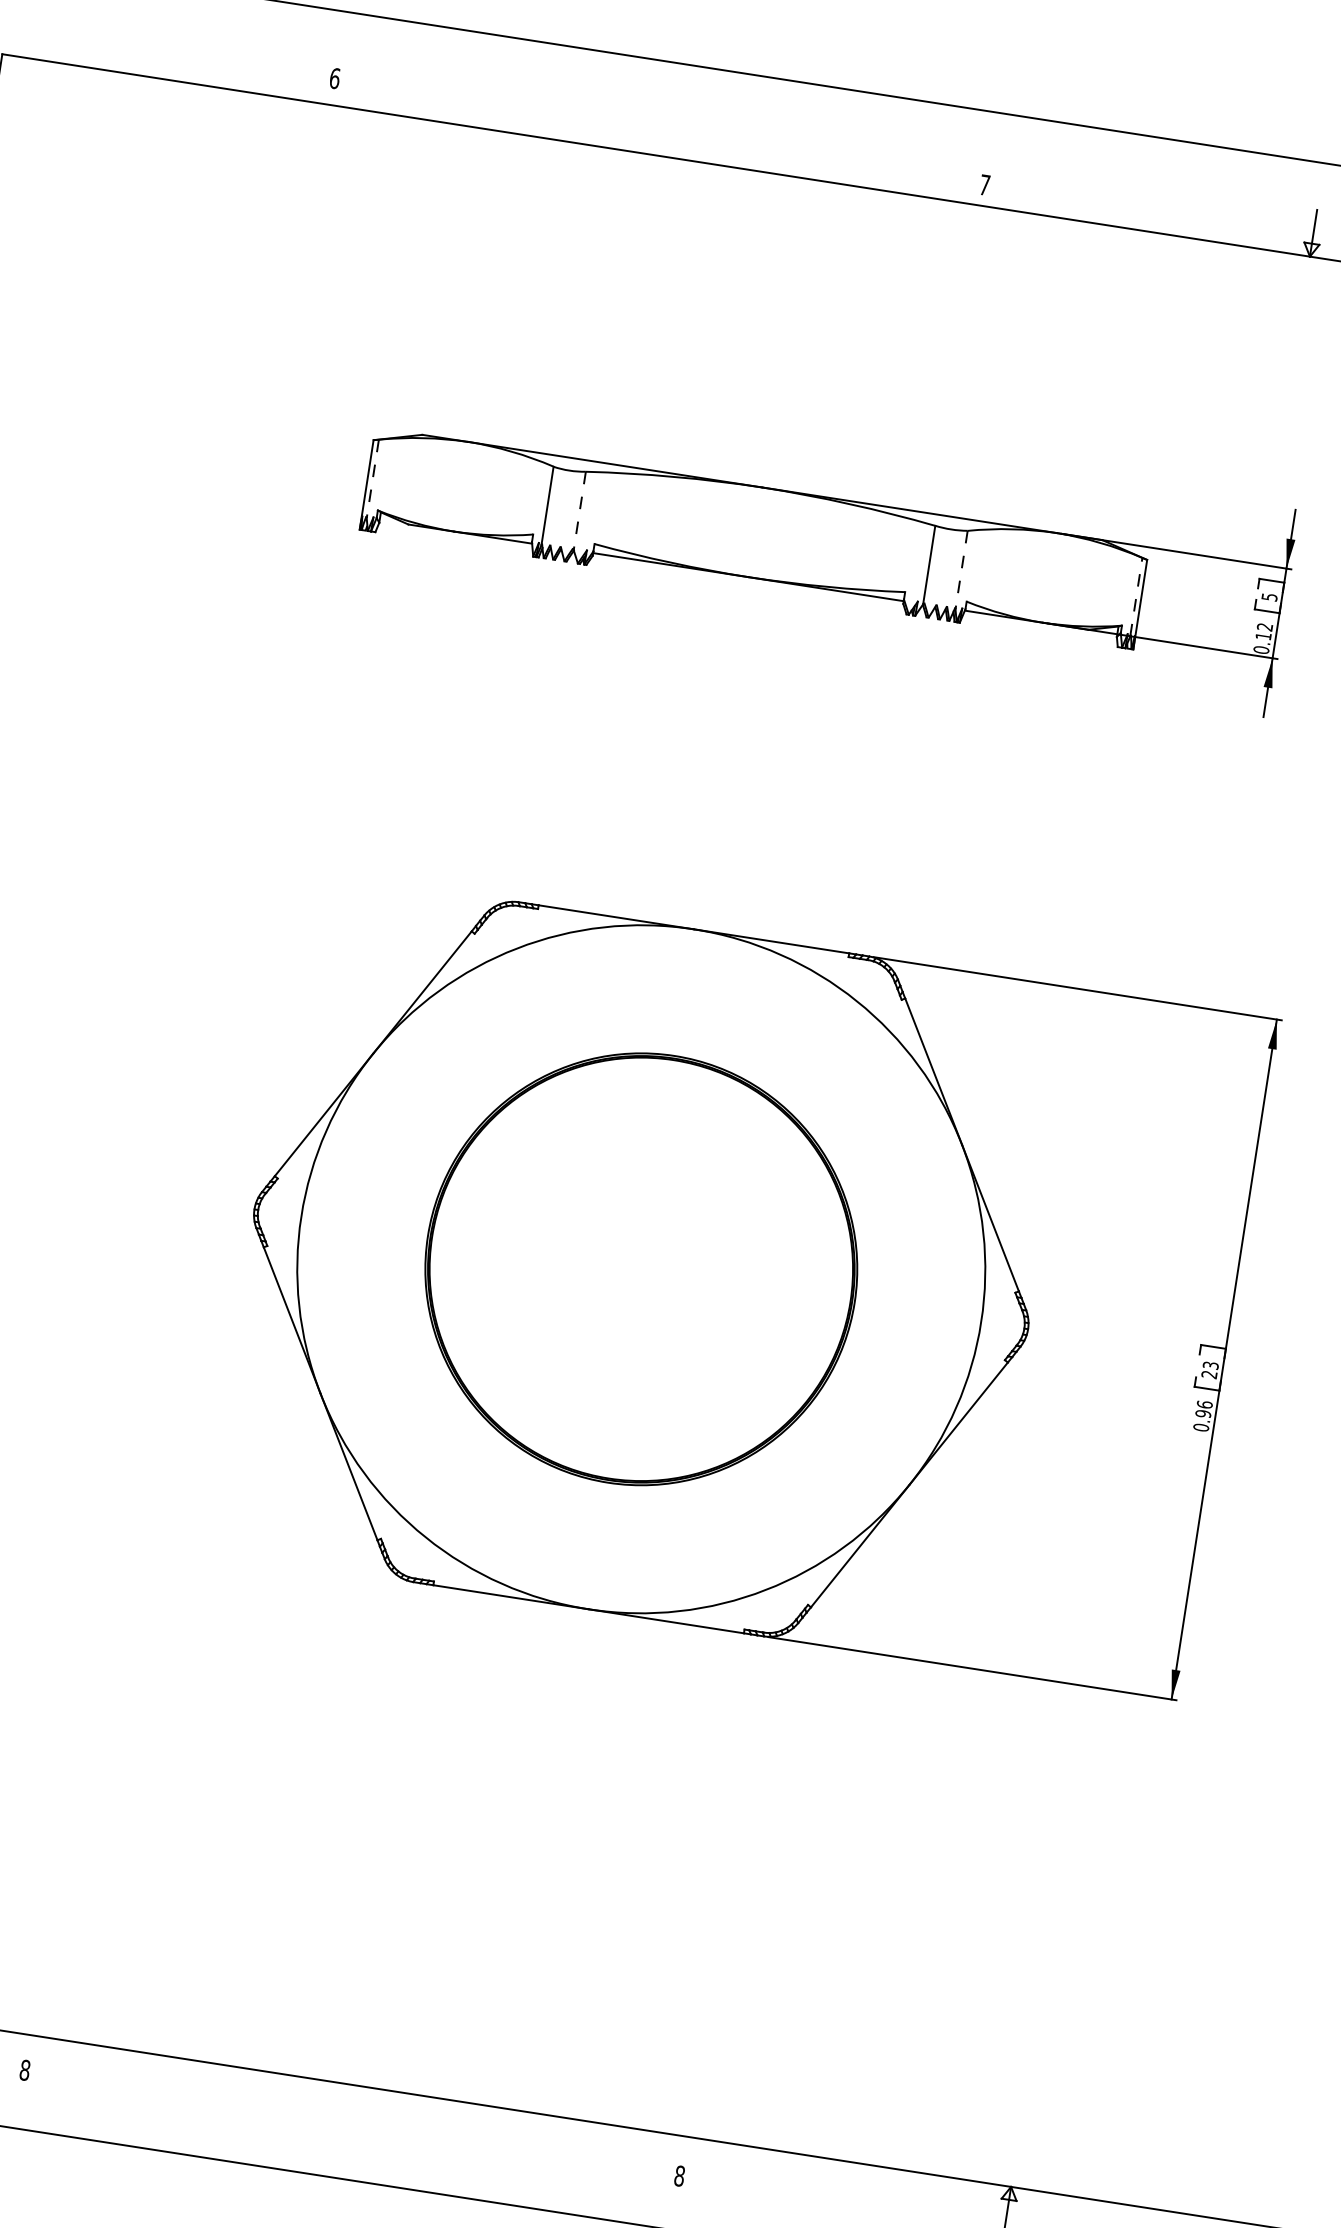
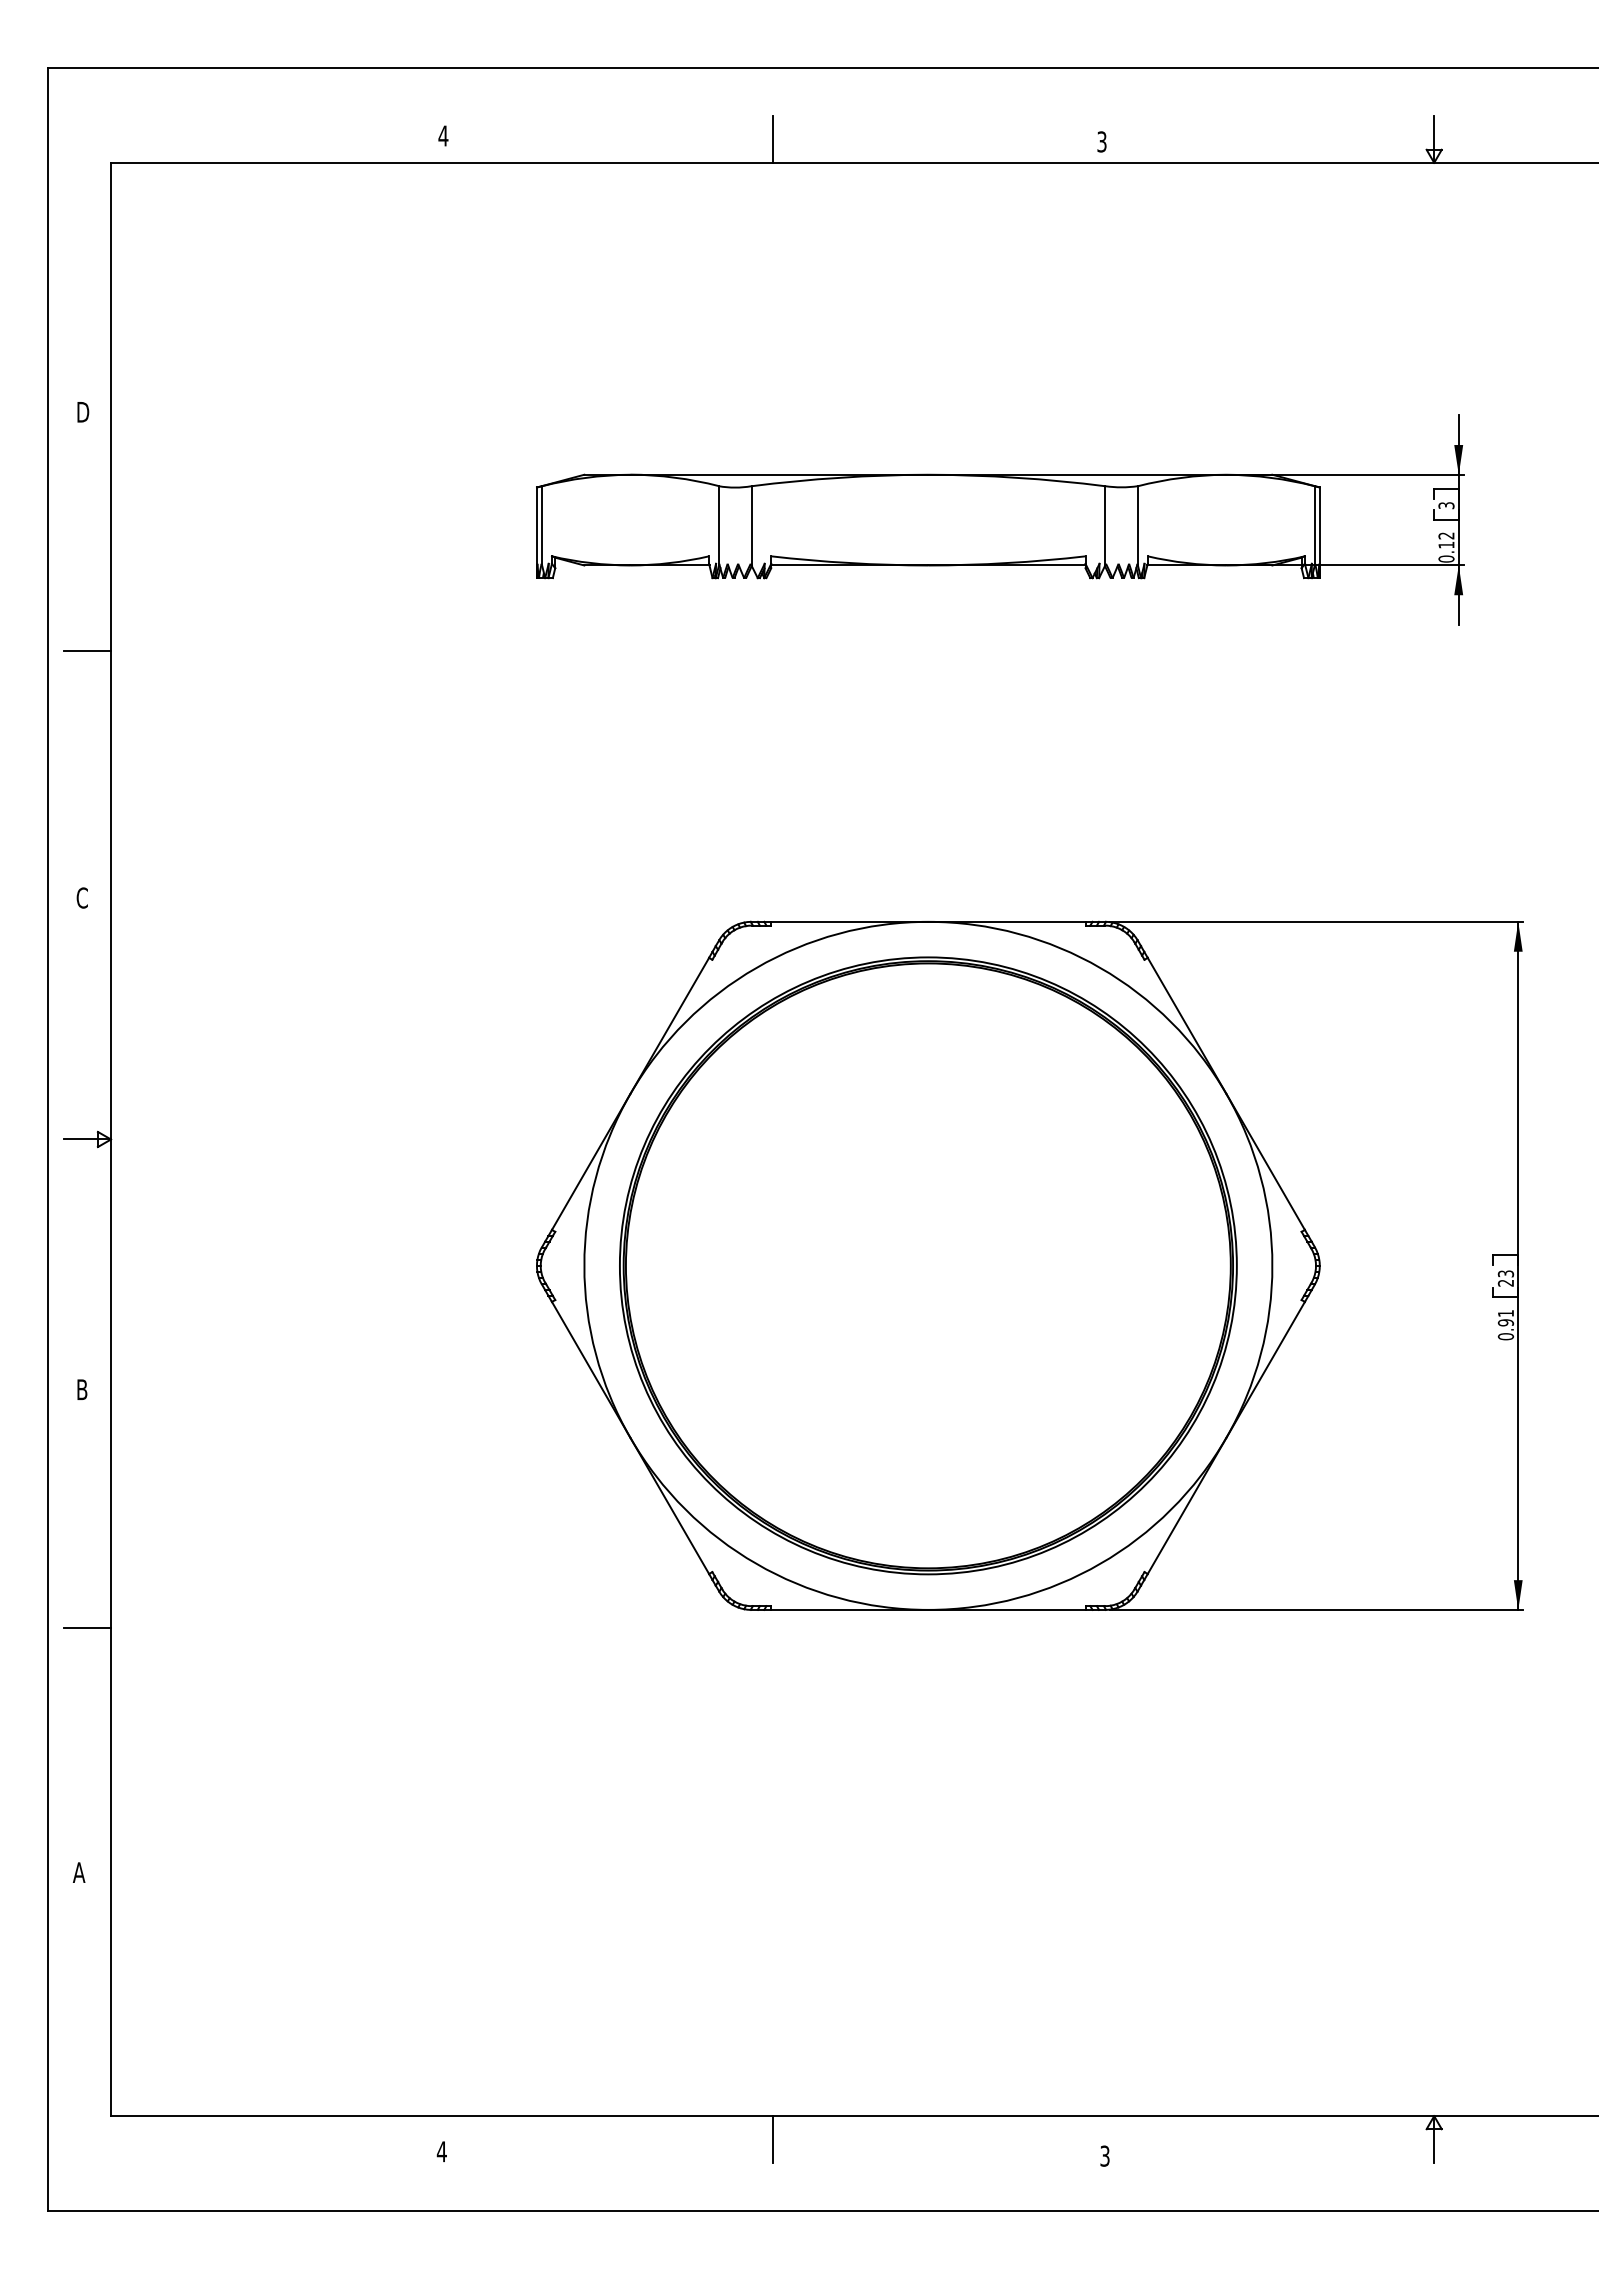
text: (335, 78) -> (443, 135), 6 -> 4
line: (659, 131) -> (772, 138), added
text: (984, 184) -> (1101, 141), 7 -> 3
line: (373, 478) -> (542, 525), dashed -> solid
line: (579, 510) -> (751, 525), dashed -> solid
line: (961, 569) -> (1137, 525), dashed -> solid
line: (1136, 596) -> (1314, 525), dashed -> solid
text: (1268, 596) -> (1445, 505), 5 -> 3
part: (641, 1268) -> (928, 1265), size x1.43
text: (1204, 1404) -> (1505, 1313), 0.96 -> 0.91
text: (24, 2070) -> (441, 2151), 8 -> 4
line: (353, 2108) -> (772, 2139), added
text: (679, 2175) -> (1104, 2155), 8 -> 3

